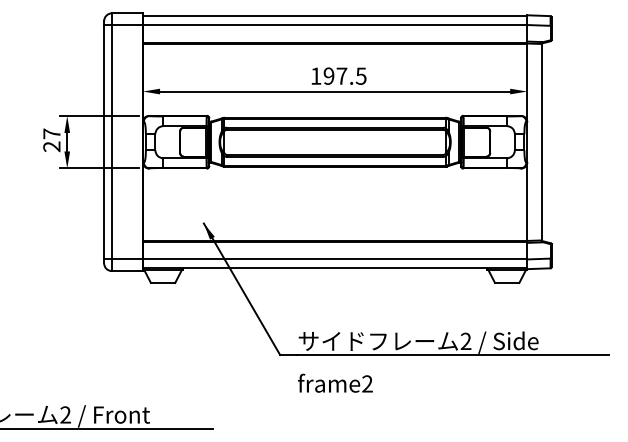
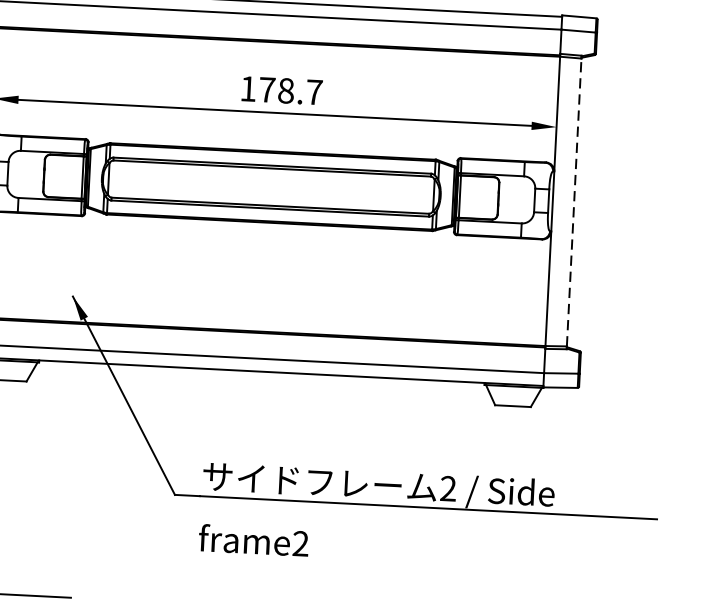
text: (344, 75) -> (289, 90), 197.5 -> 178.7
line: (541, 141) -> (573, 201), solid -> dashed

